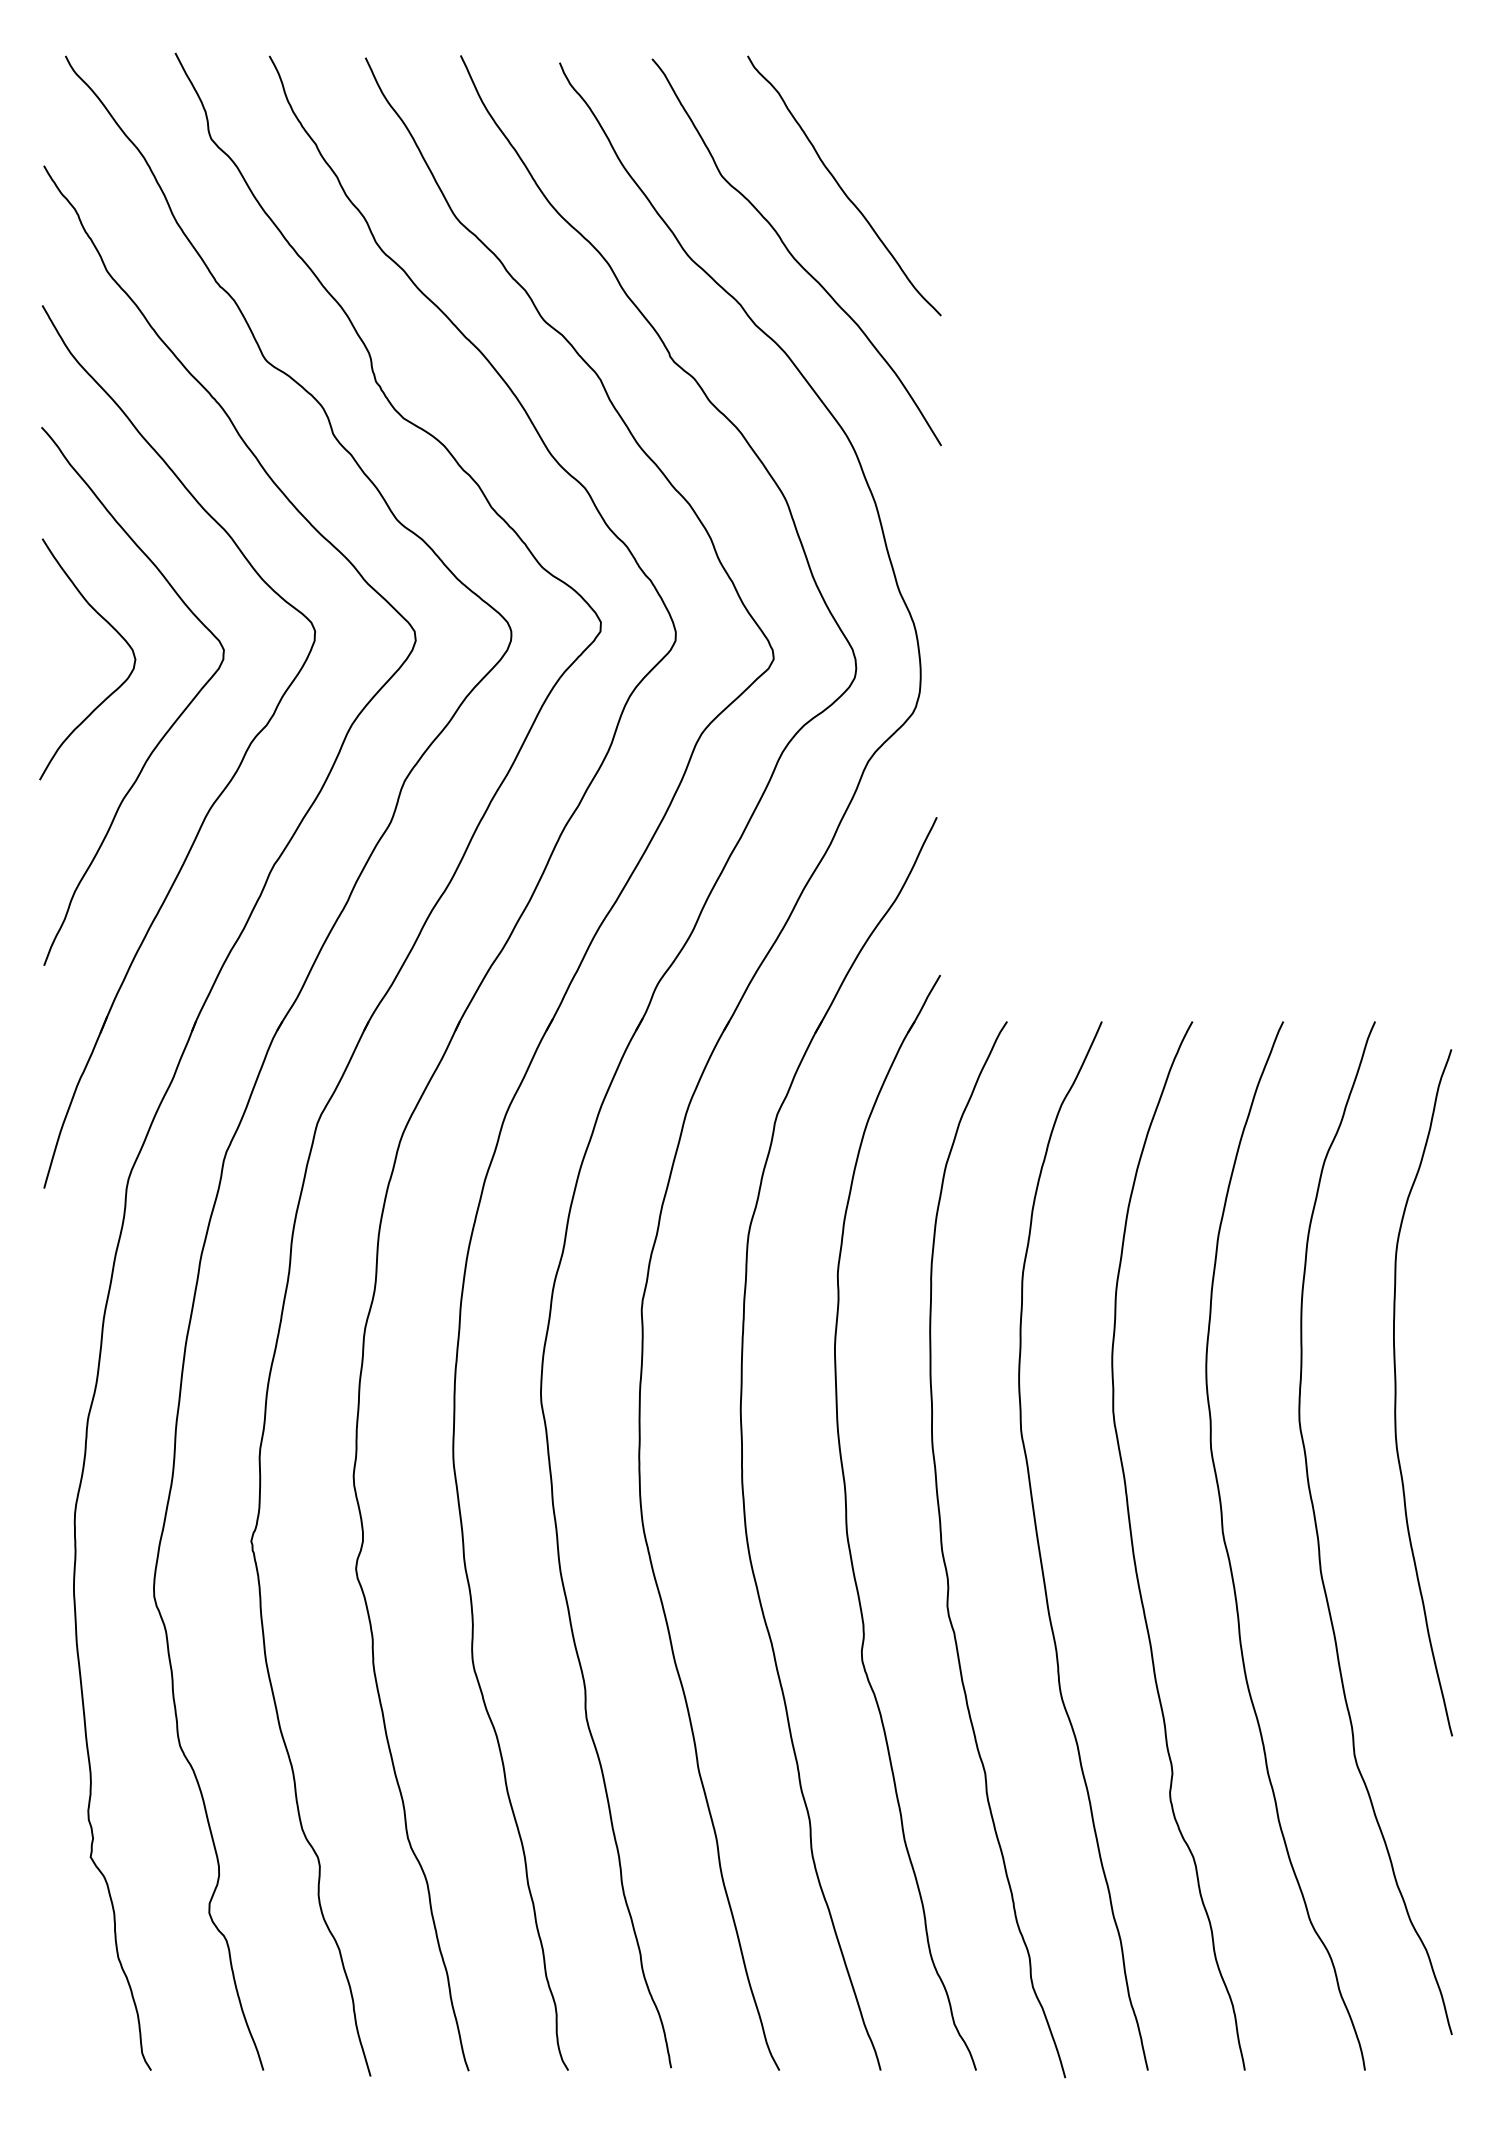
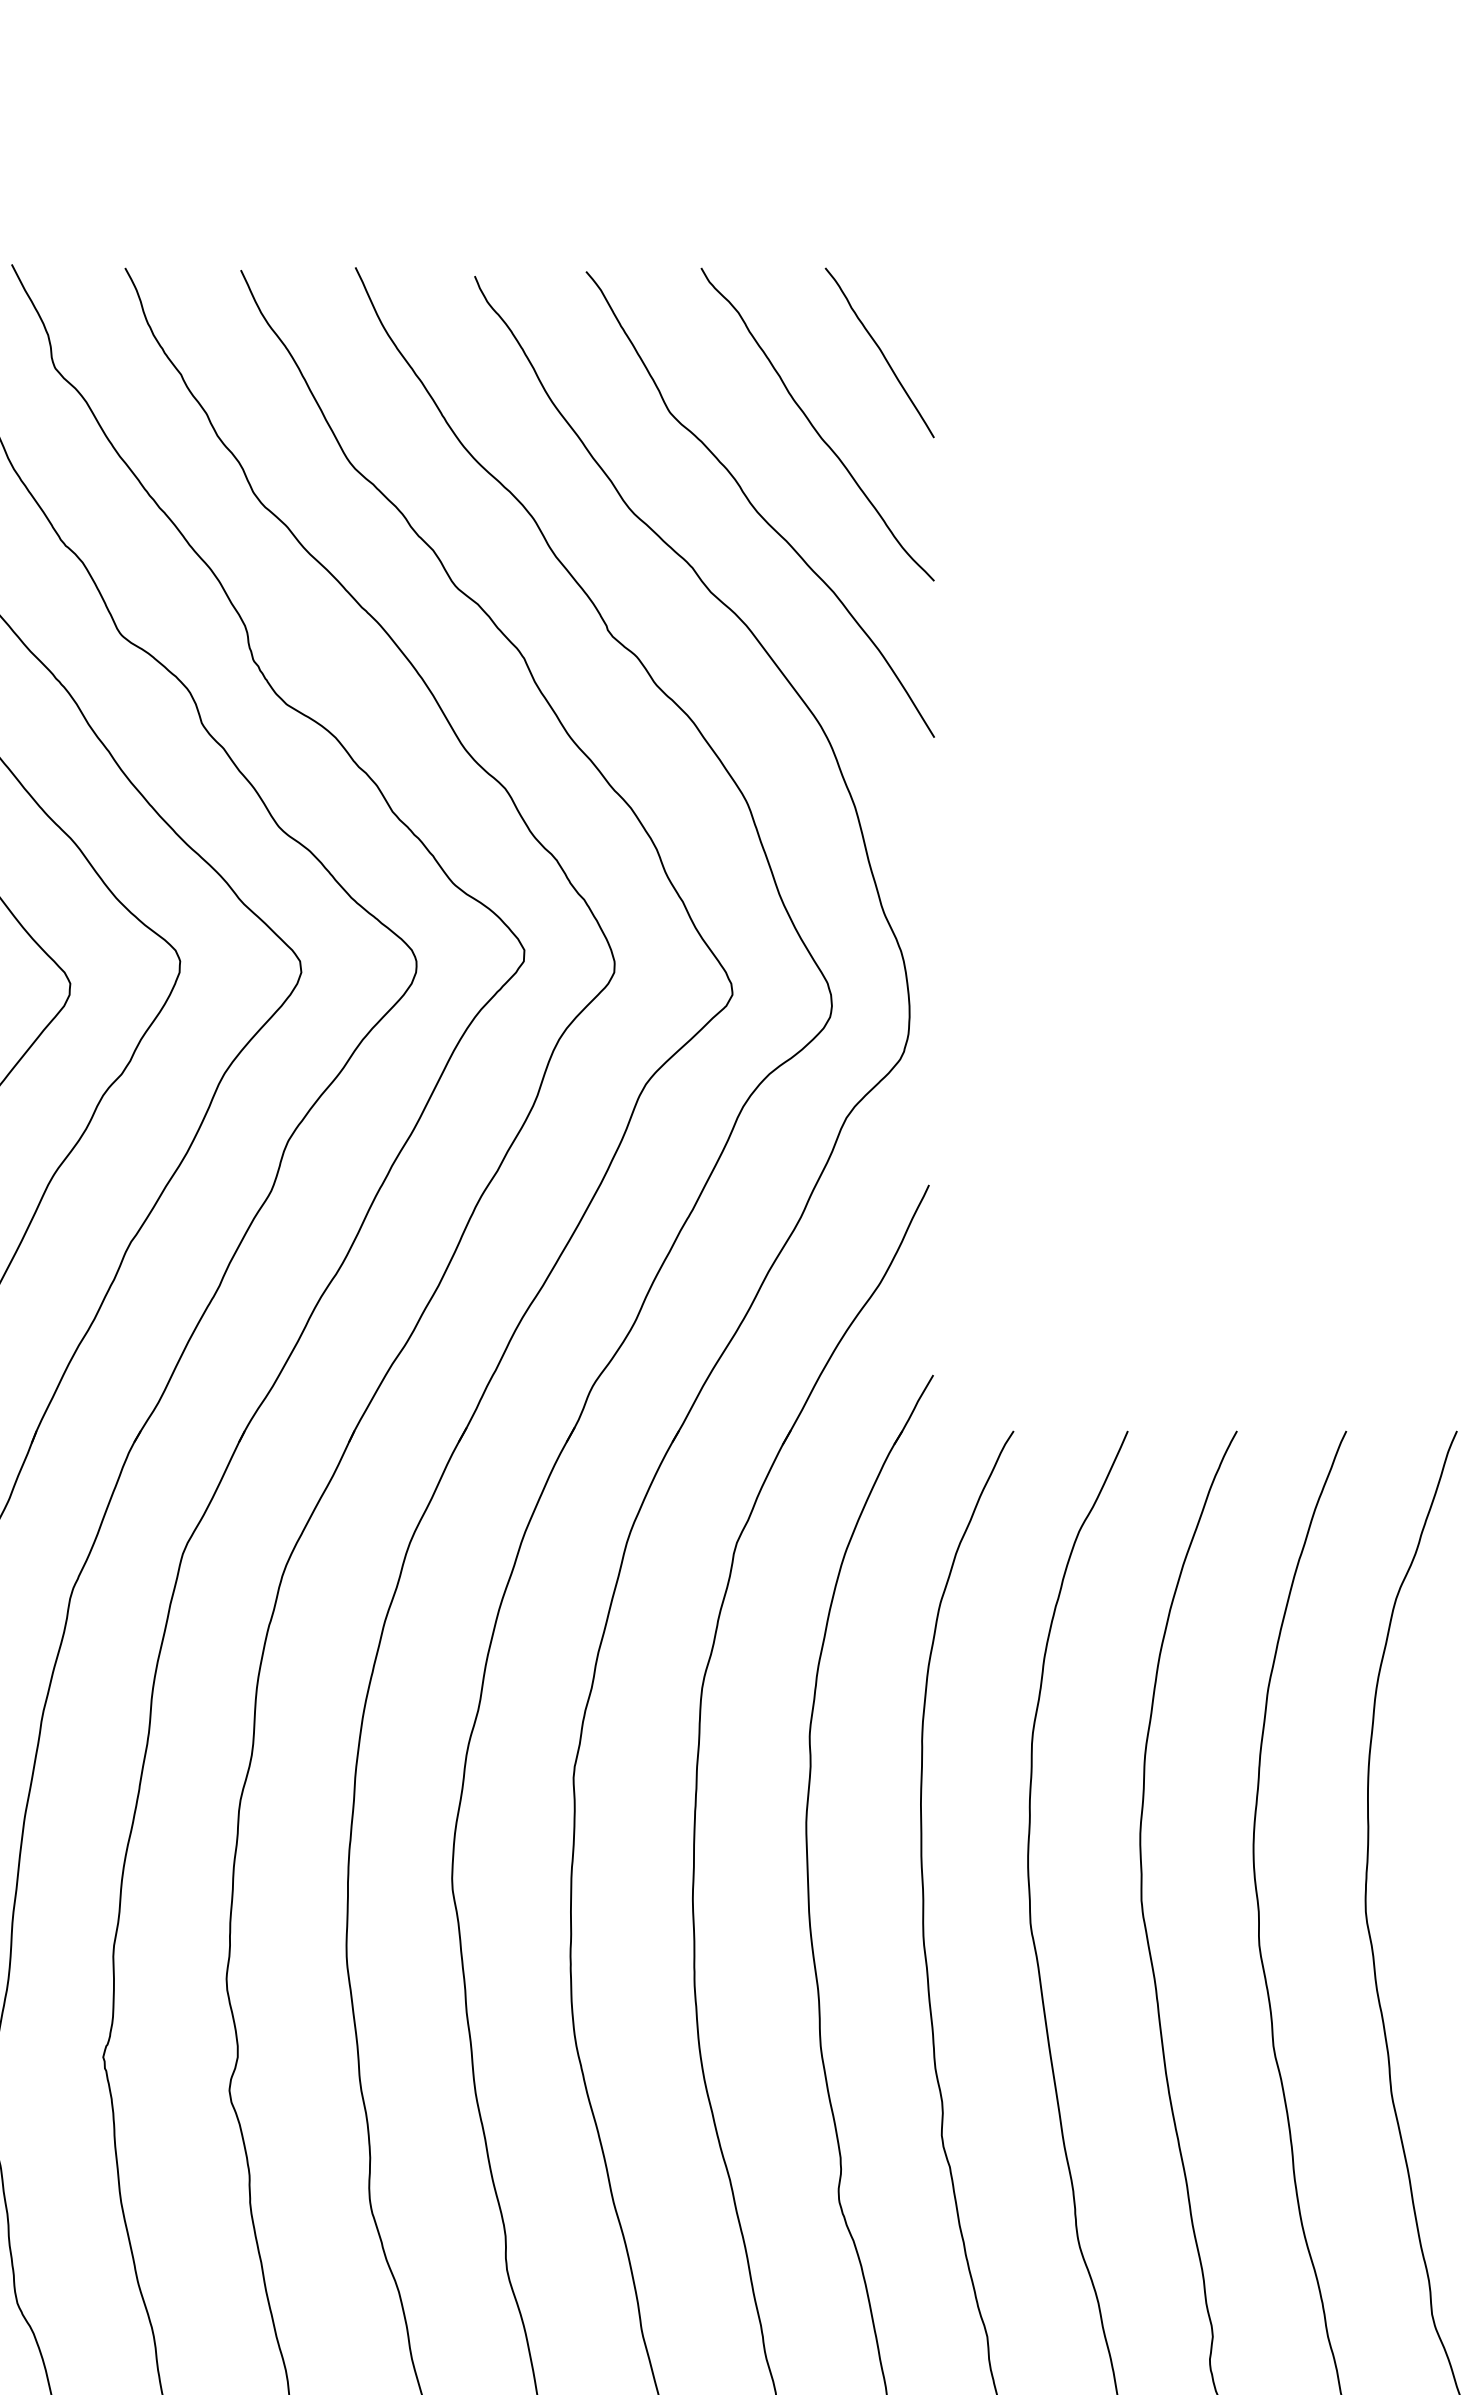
curve: (896, 126) -> (880, 352), added

